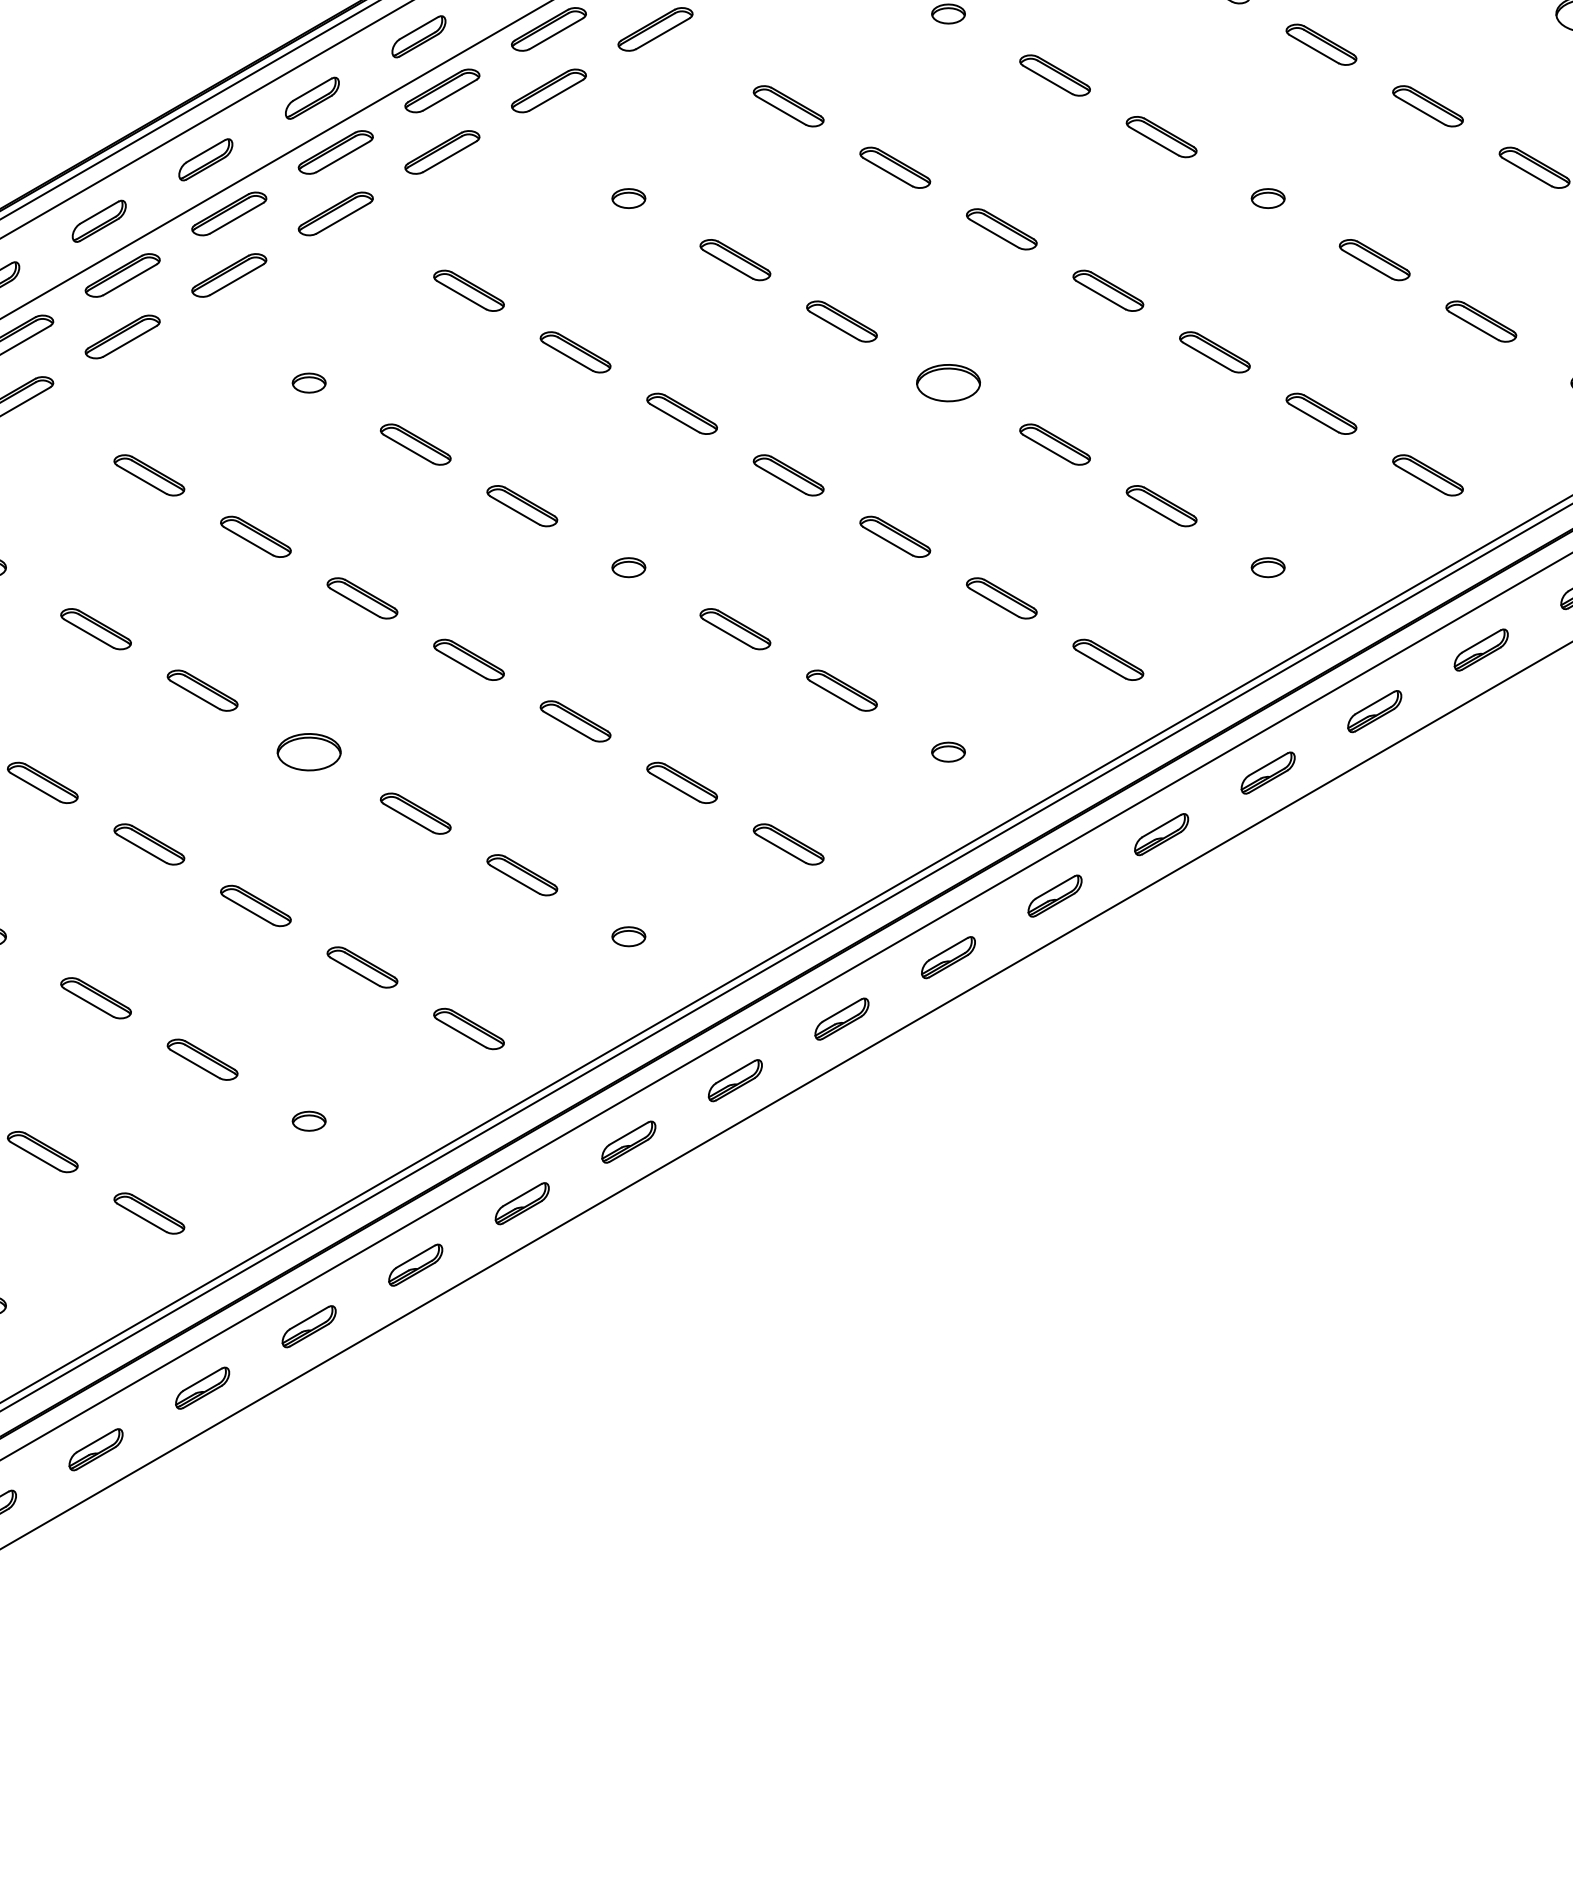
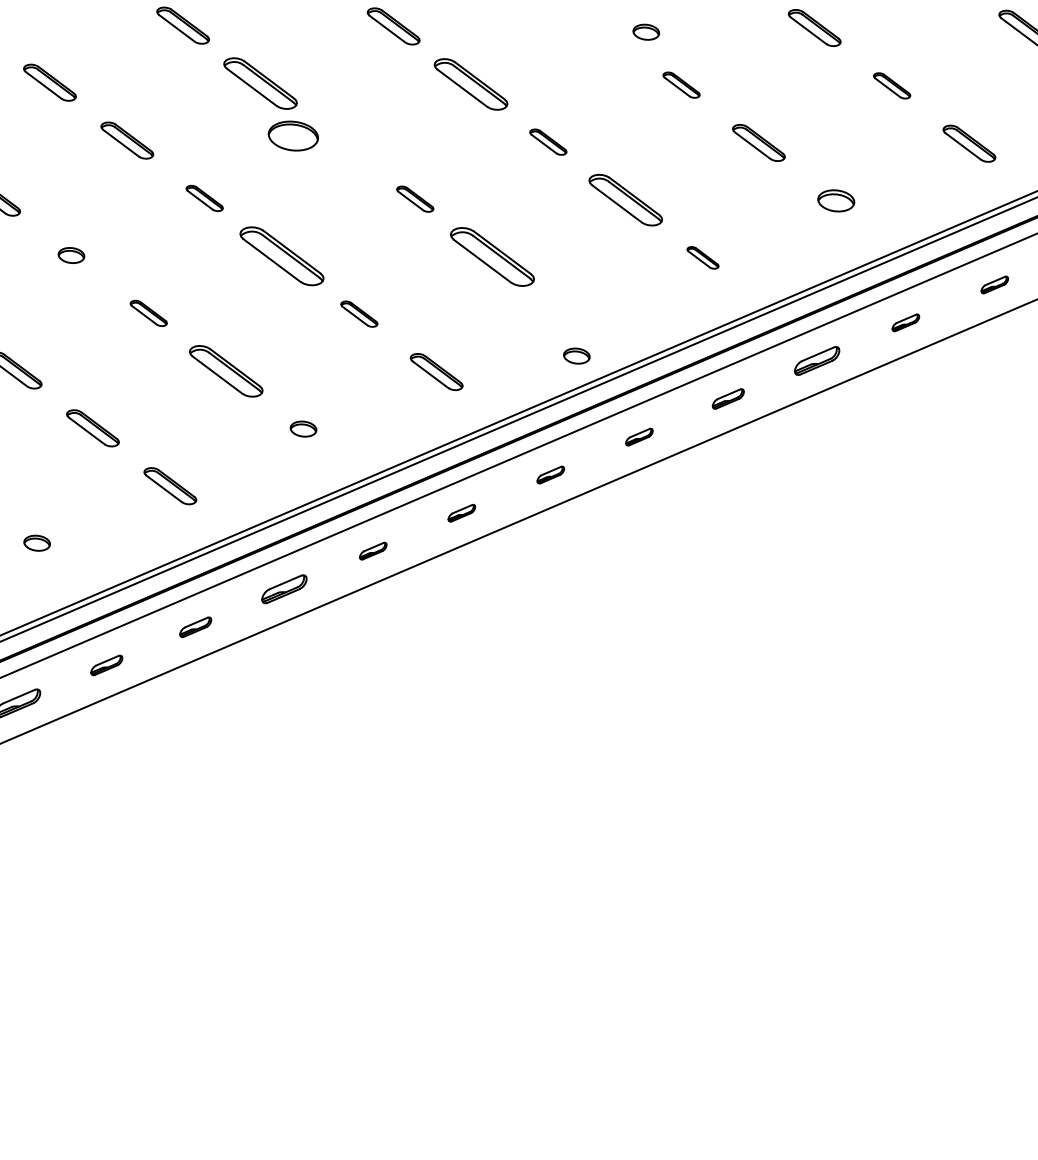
part: (628, 567) -> (646, 32), moved
part: (1001, 598) -> (891, 85), size x0.7
part: (735, 629) -> (681, 85), size x0.7
part: (468, 659) -> (470, 83), size x1.4
part: (202, 690) -> (260, 83), size x1.4
part: (575, 721) -> (548, 142), size x0.7
part: (948, 751) -> (836, 200), size x1.4
part: (308, 752) -> (292, 136), moved
part: (681, 782) -> (625, 199), size x1.4
part: (415, 813) -> (415, 199), size x0.7
part: (1161, 834) -> (994, 284), size x0.6
part: (149, 844) -> (204, 198), size x0.7
part: (788, 844) -> (702, 257), size x0.6
part: (522, 875) -> (492, 257), size x1.6
part: (1054, 895) -> (905, 322), size x0.6
part: (255, 905) -> (281, 255), size x1.6
part: (628, 936) -> (576, 355), moved
part: (362, 967) -> (359, 314), size x0.7
part: (95, 998) -> (148, 313), size x0.7
part: (841, 1018) -> (728, 398), size x0.7
part: (202, 1059) -> (226, 371), size x1.4
part: (734, 1080) -> (638, 436), size x0.6
part: (628, 1141) -> (550, 474), size x0.6
part: (521, 1203) -> (461, 512), size x0.6
part: (415, 1264) -> (373, 550), size x0.6
part: (202, 1387) -> (195, 626), size x0.7
part: (95, 1449) -> (106, 665), size x0.7

